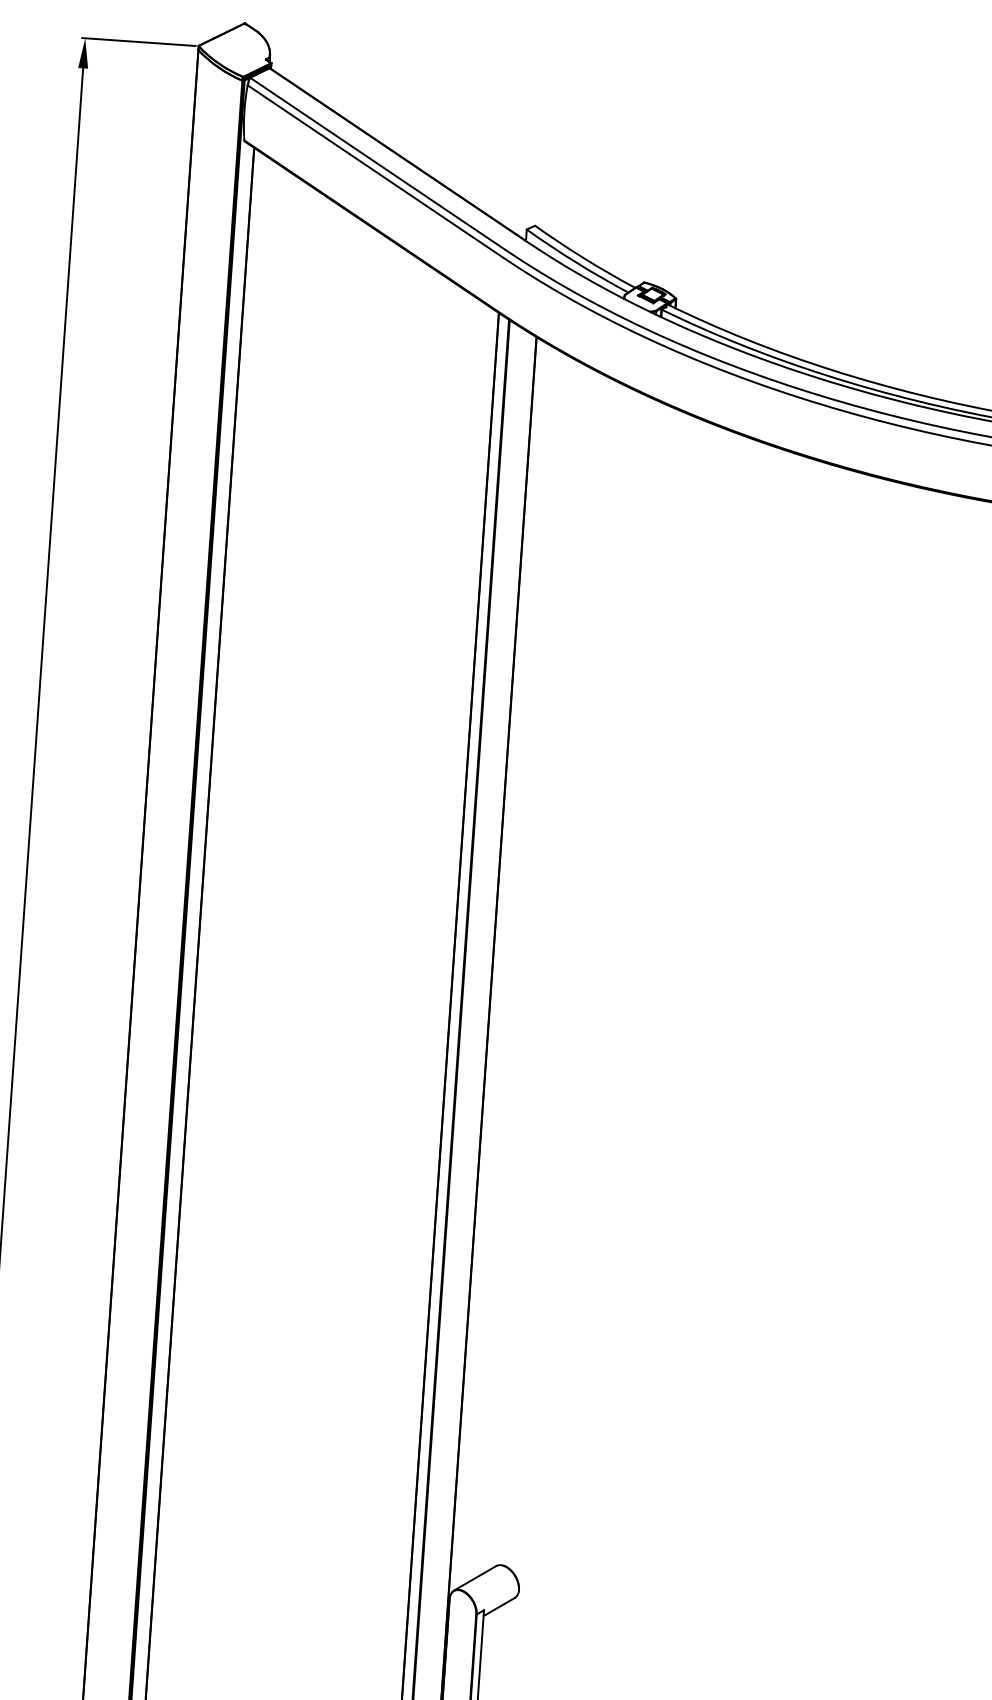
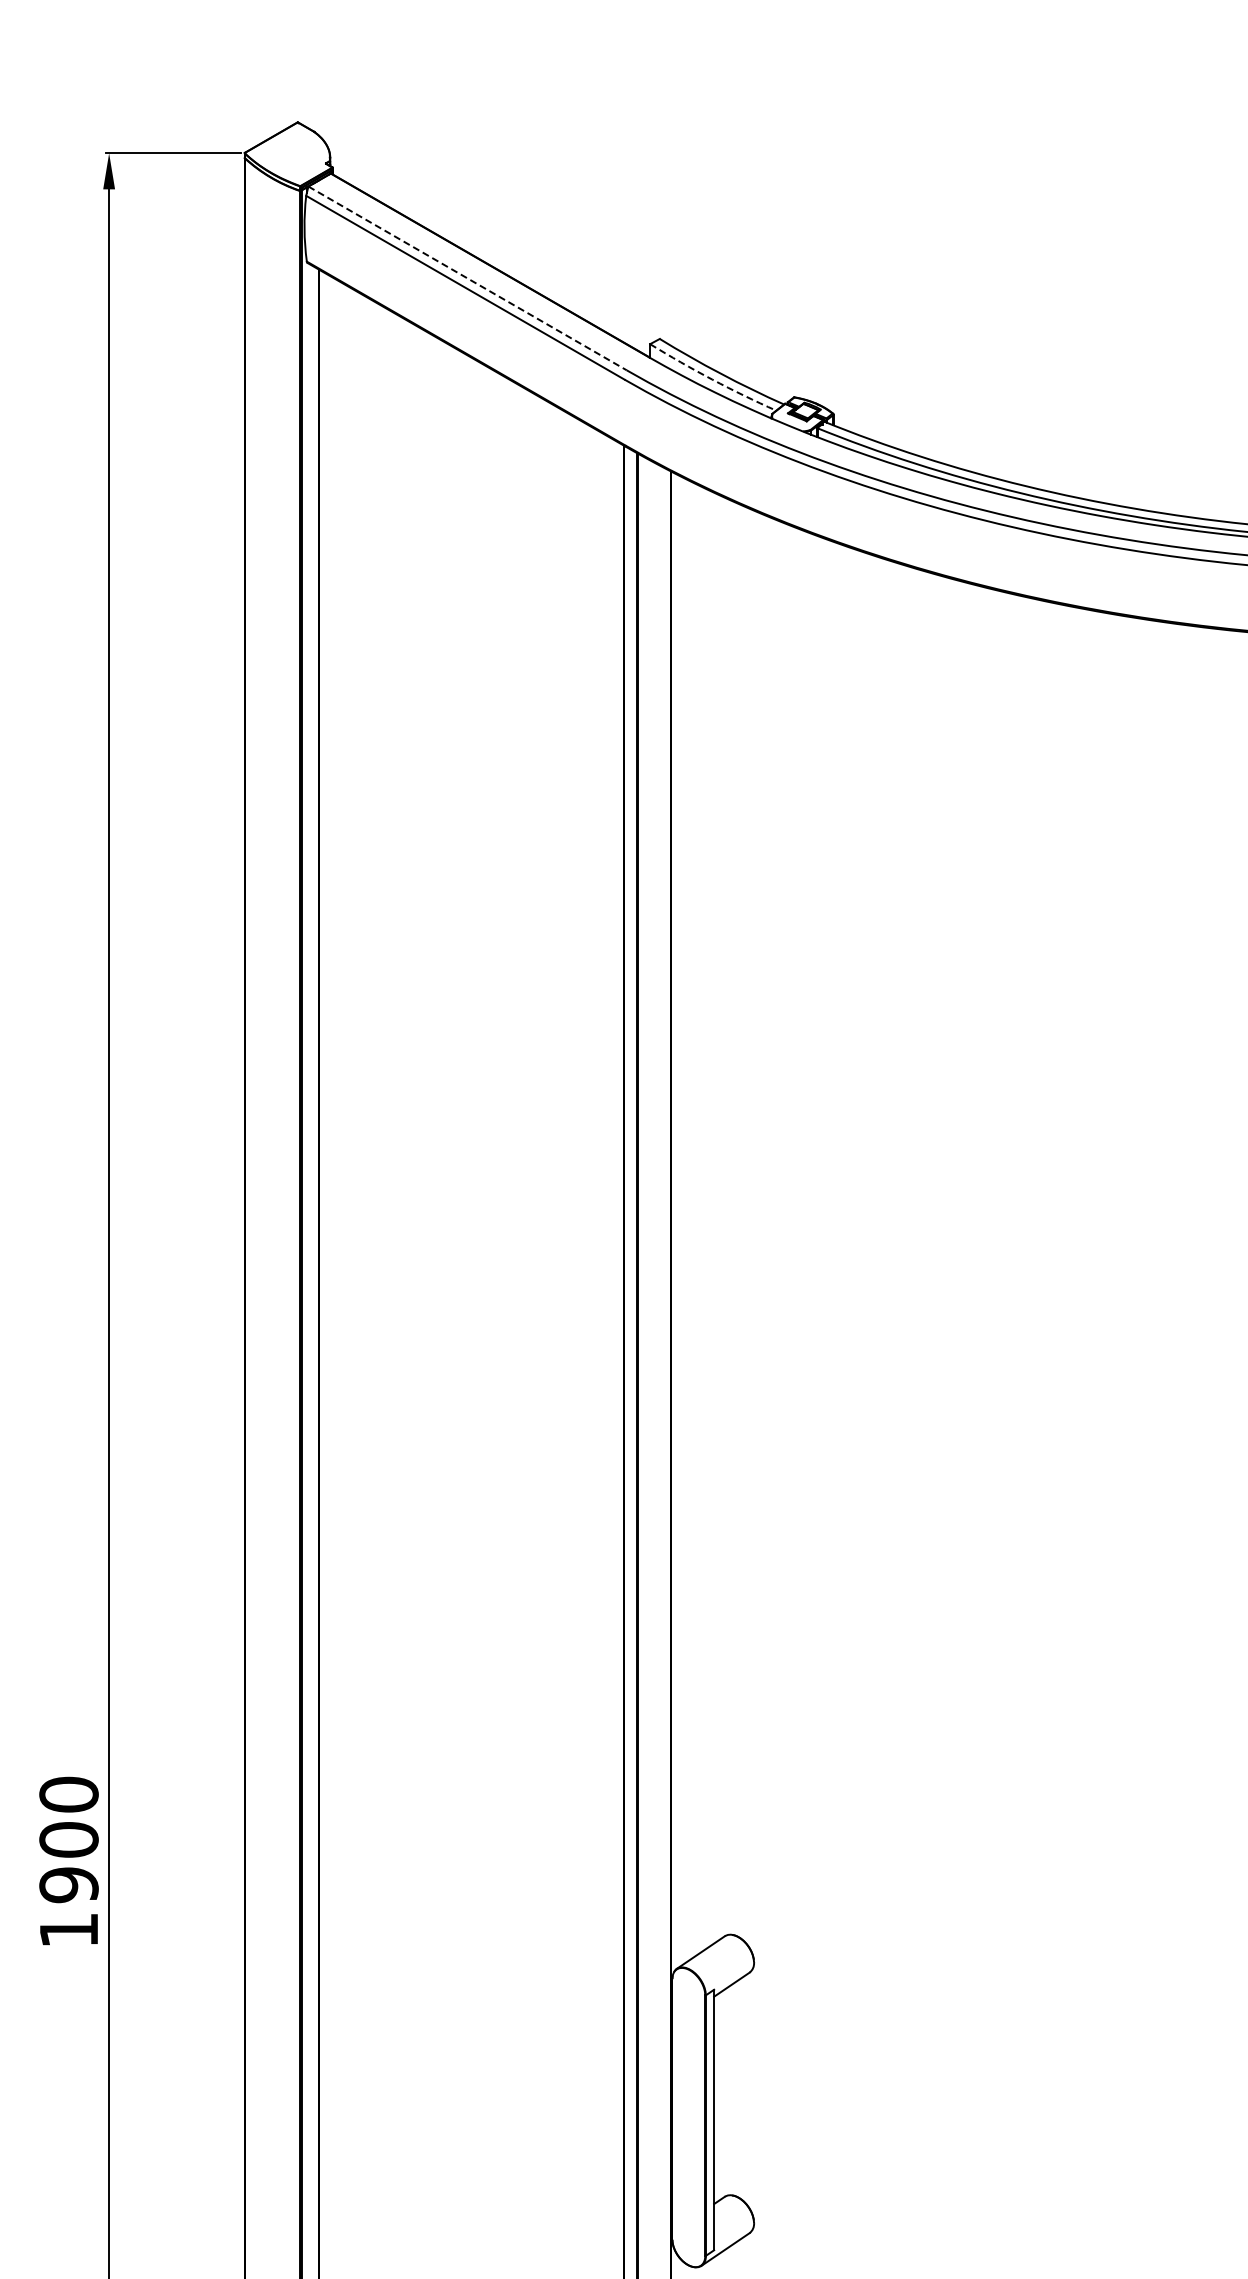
line: (377, 163) -> (467, 278), solid -> dashed
arc: (576, 262) -> (712, 379), solid -> dashed

